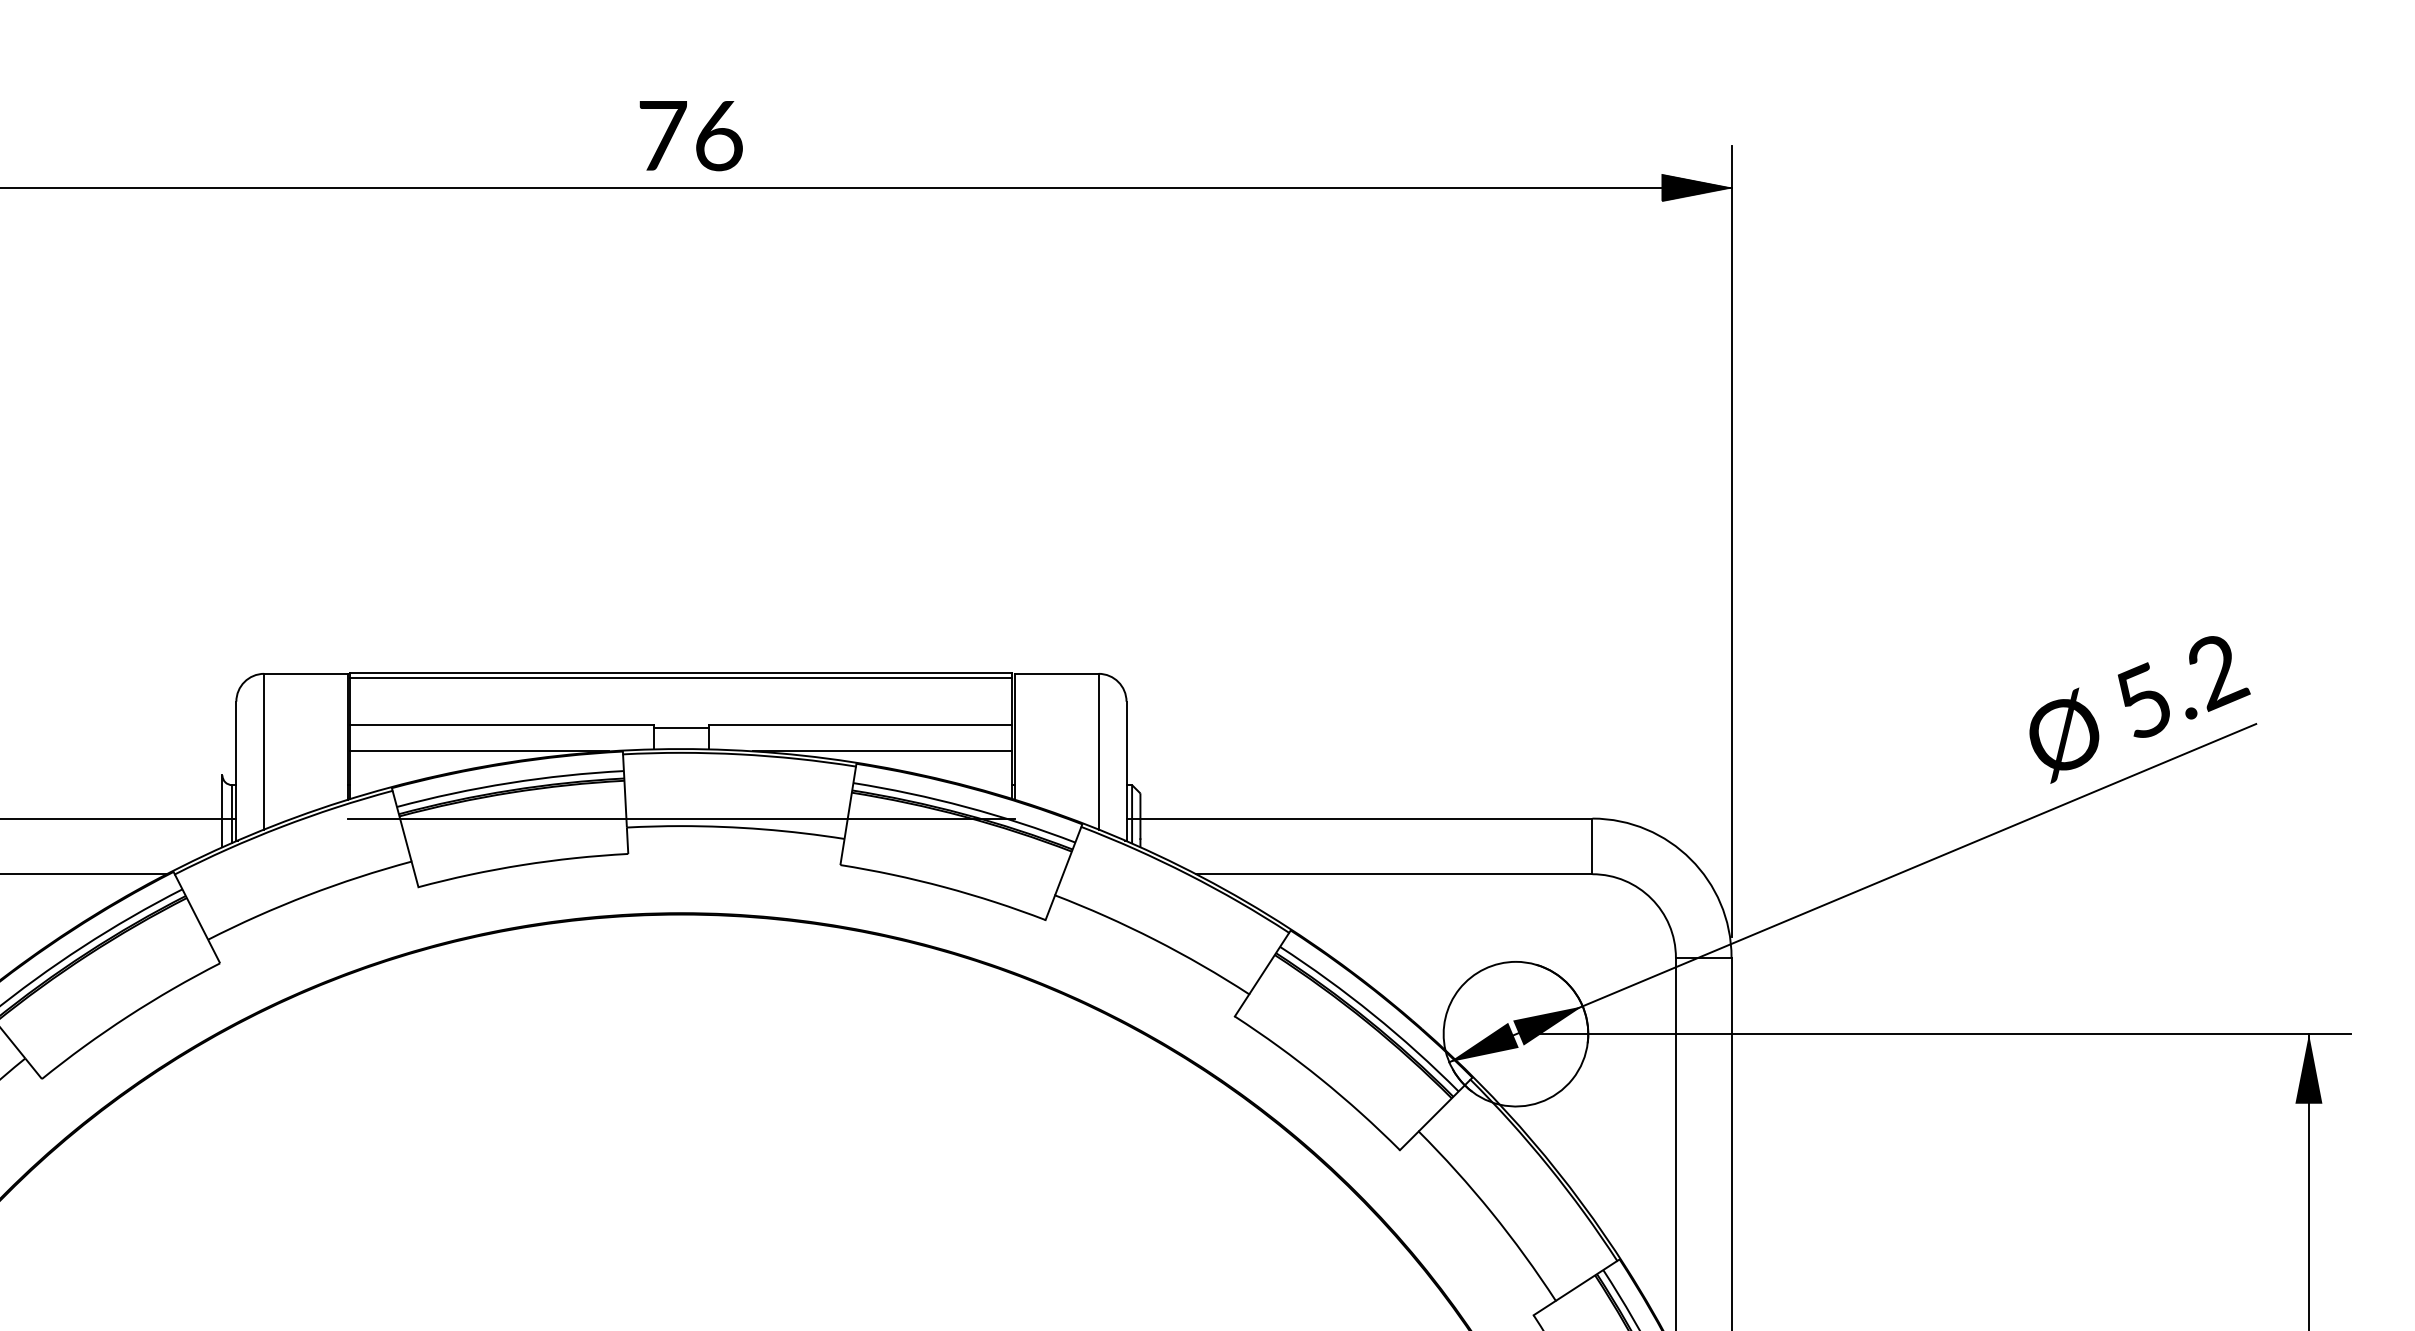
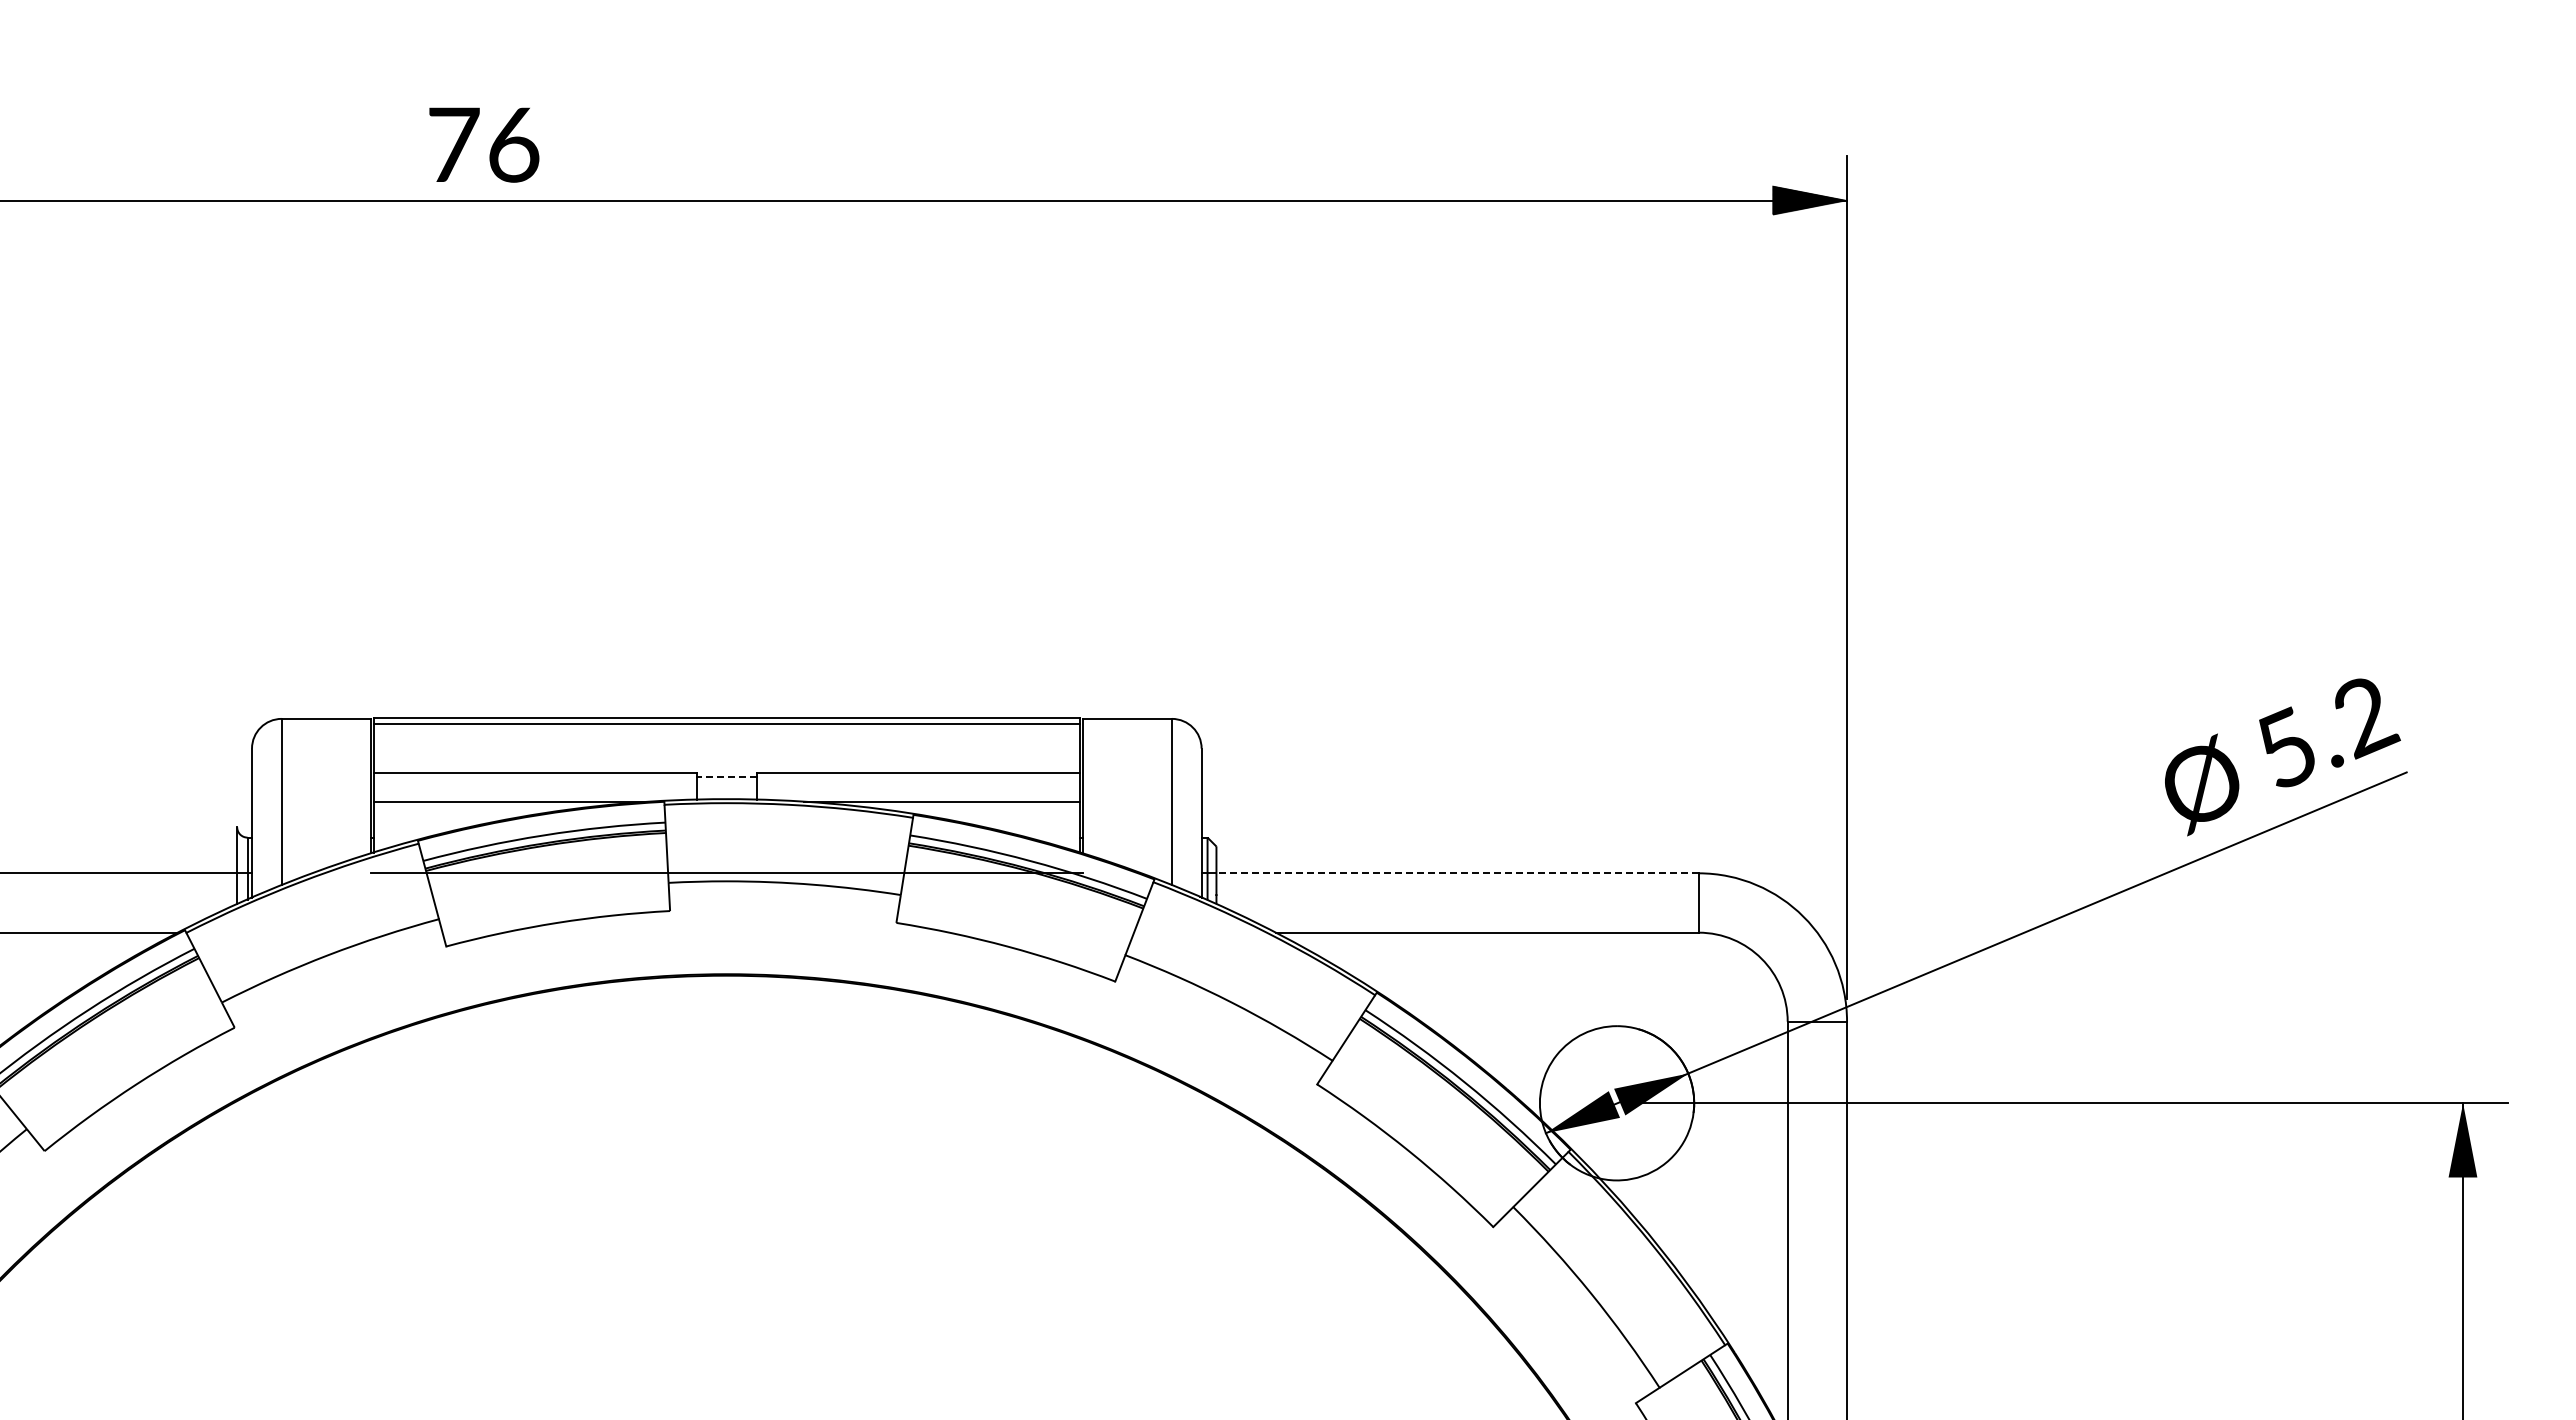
text: (691, 135) -> (484, 144), moved
line: (681, 727) -> (726, 776), solid -> dashed
line: (1366, 818) -> (1457, 873), solid -> dashed

